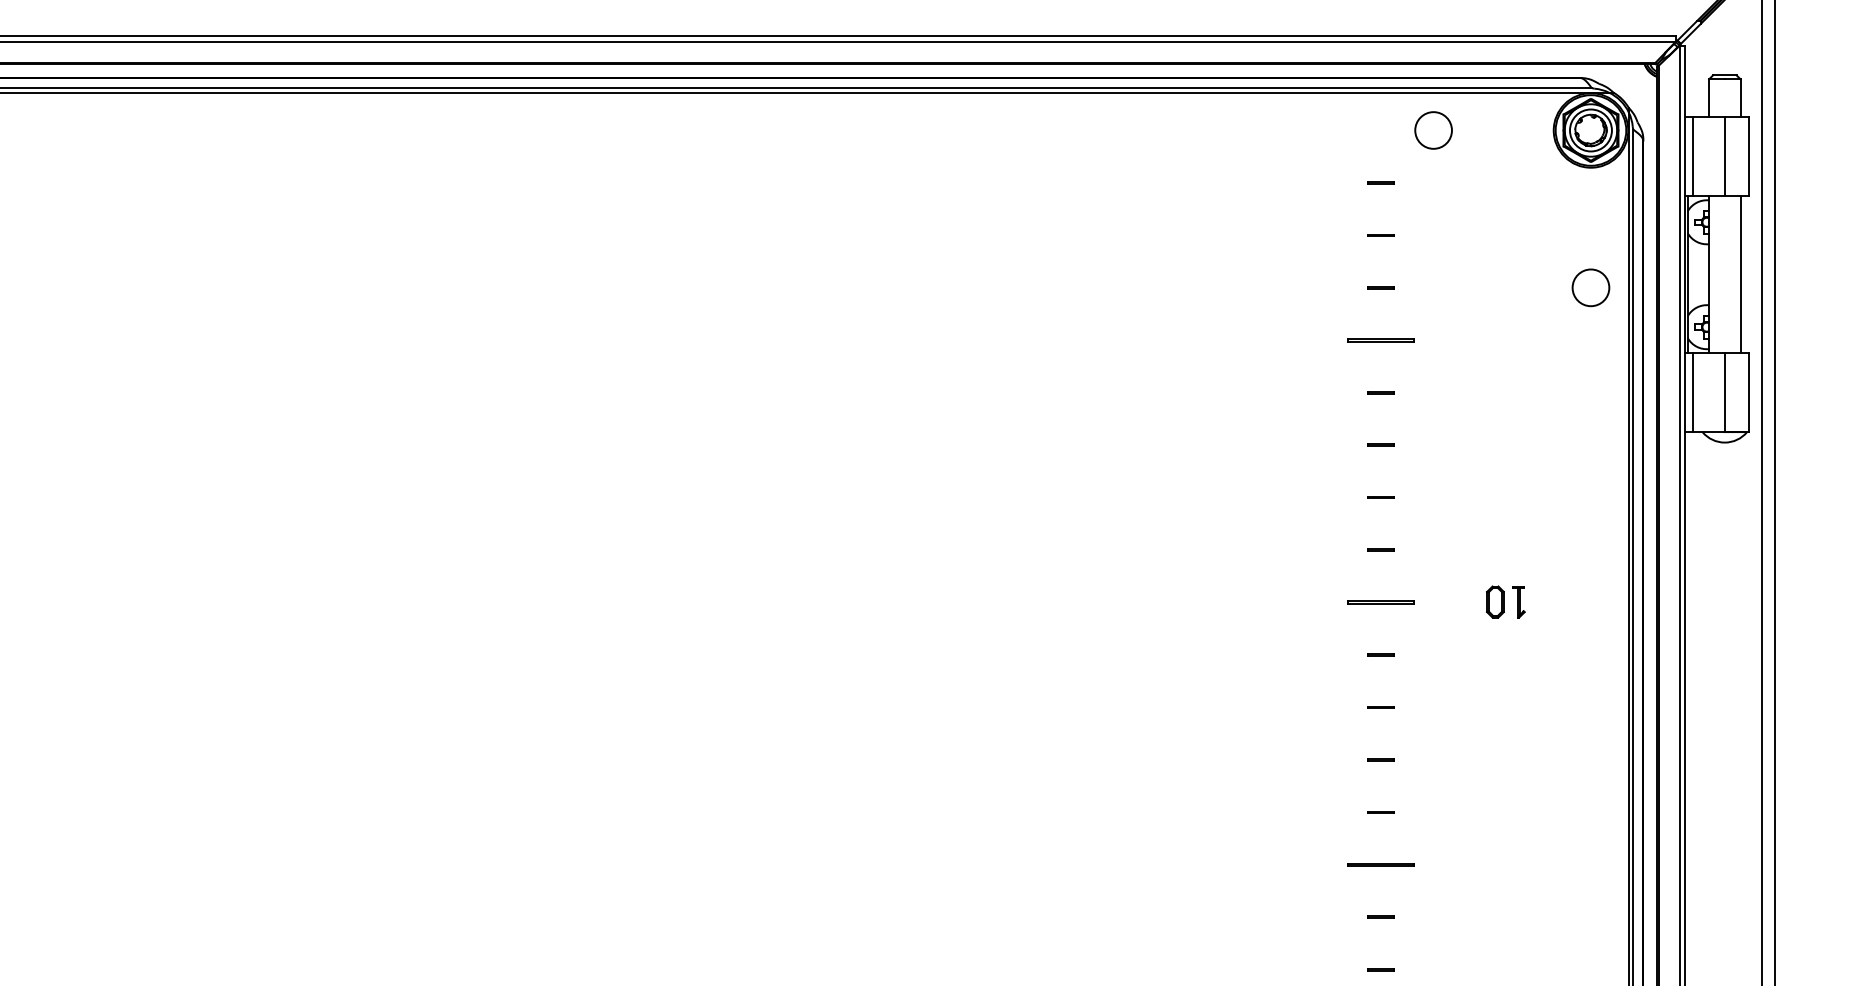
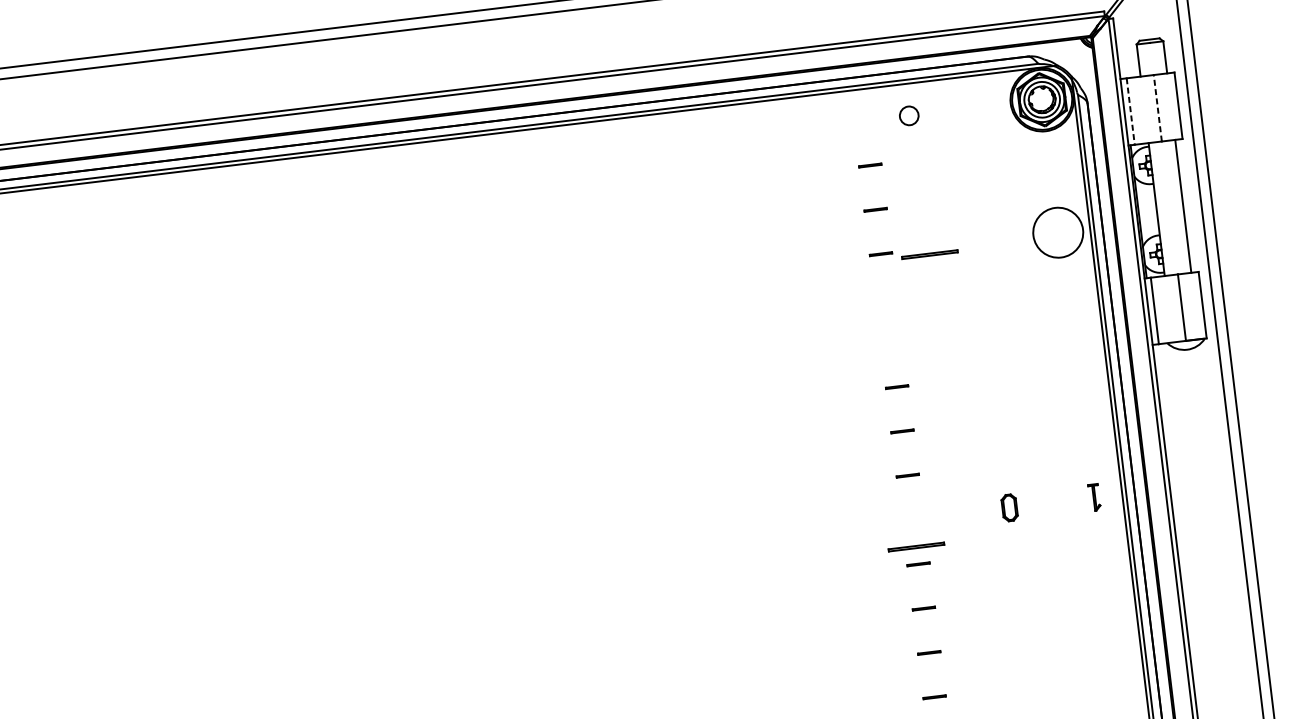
circle: (1433, 130) -> (909, 115), size x0.6
line: (1724, 156) -> (1157, 108), solid -> dashed
line: (1692, 157) -> (1130, 112), solid -> dashed
circle: (1590, 287) -> (1057, 232), size x1.6
line: (1380, 339) -> (929, 254), moved
line: (1380, 392) -> (891, 342), removed
line: (1380, 601) -> (915, 546), moved
part: (1518, 602) -> (1094, 498), moved

